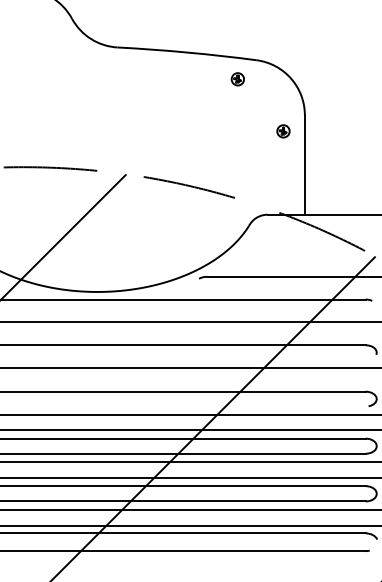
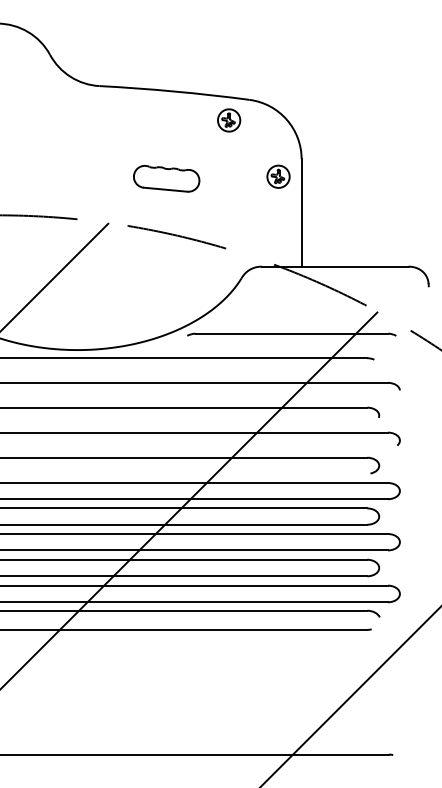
part: (238, 79) -> (229, 120), size x1.67
part: (283, 131) -> (278, 176), size x1.67
part: (179, 133) -> (166, 178), added

